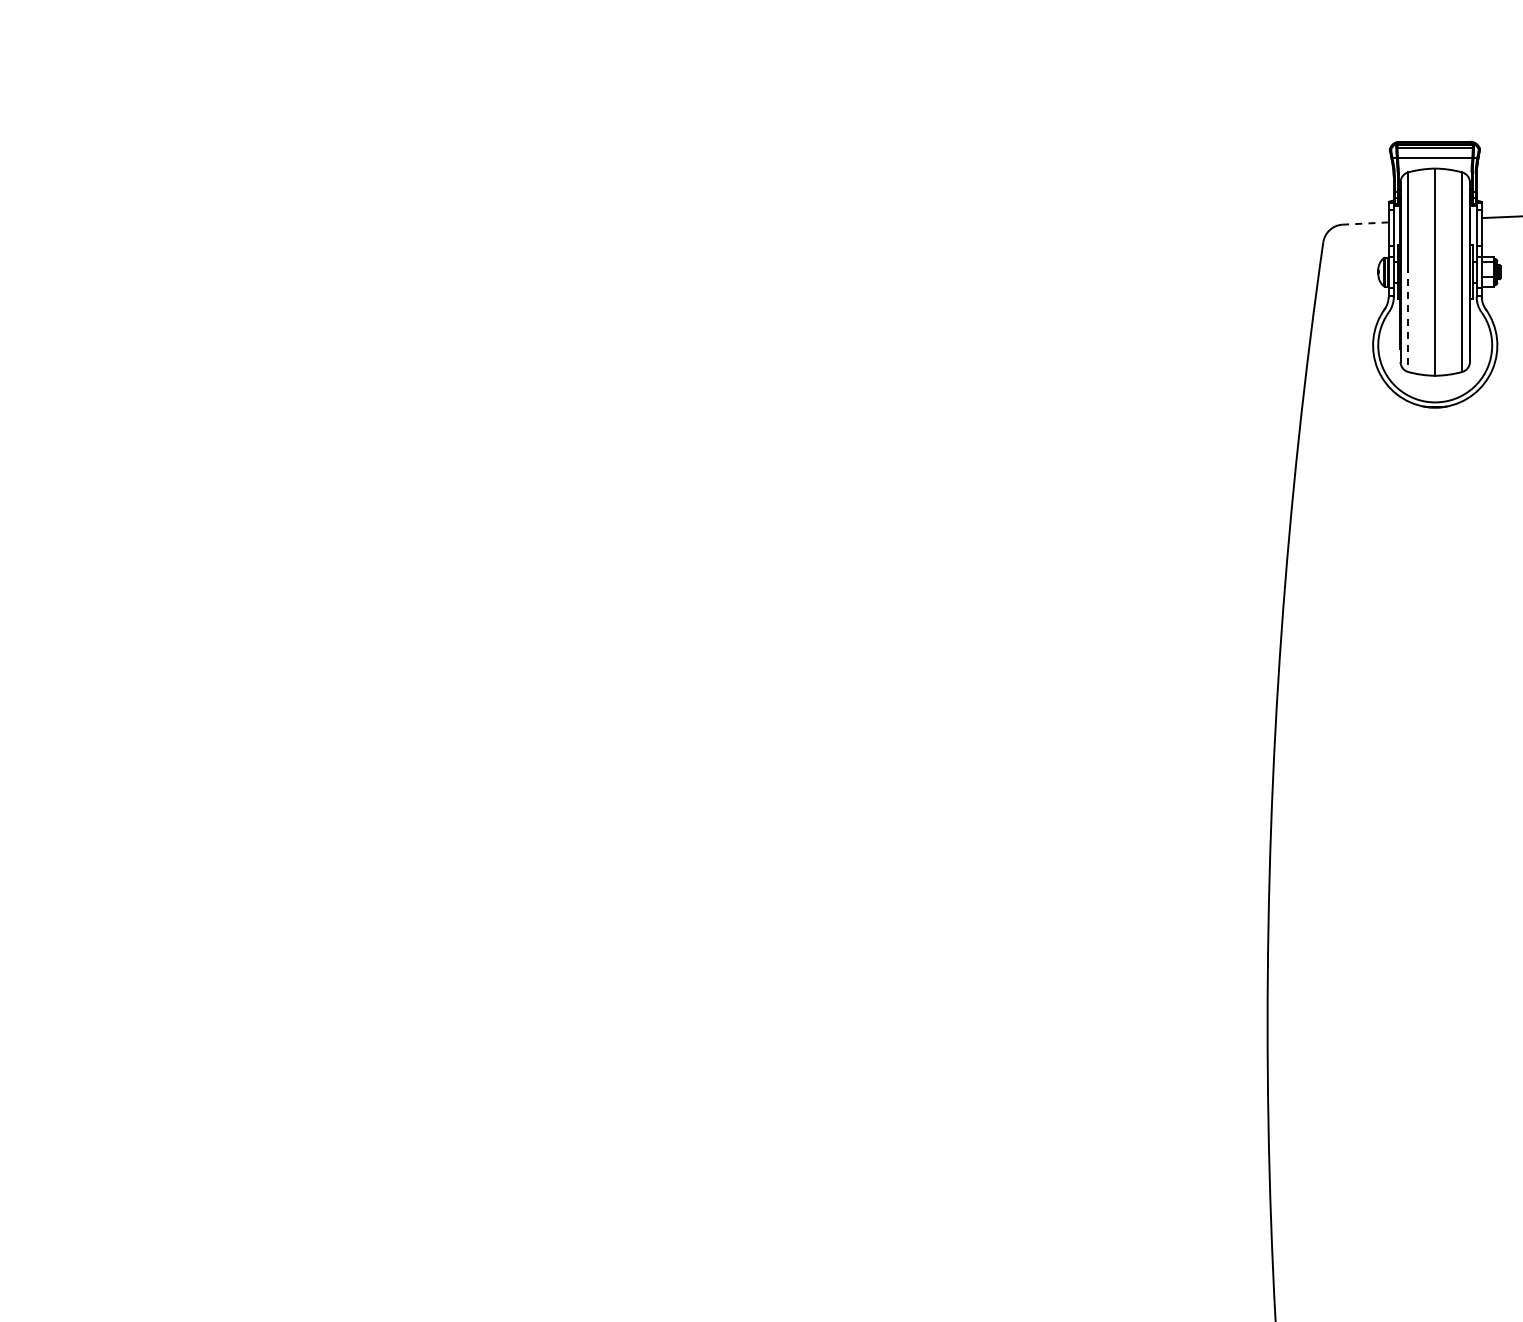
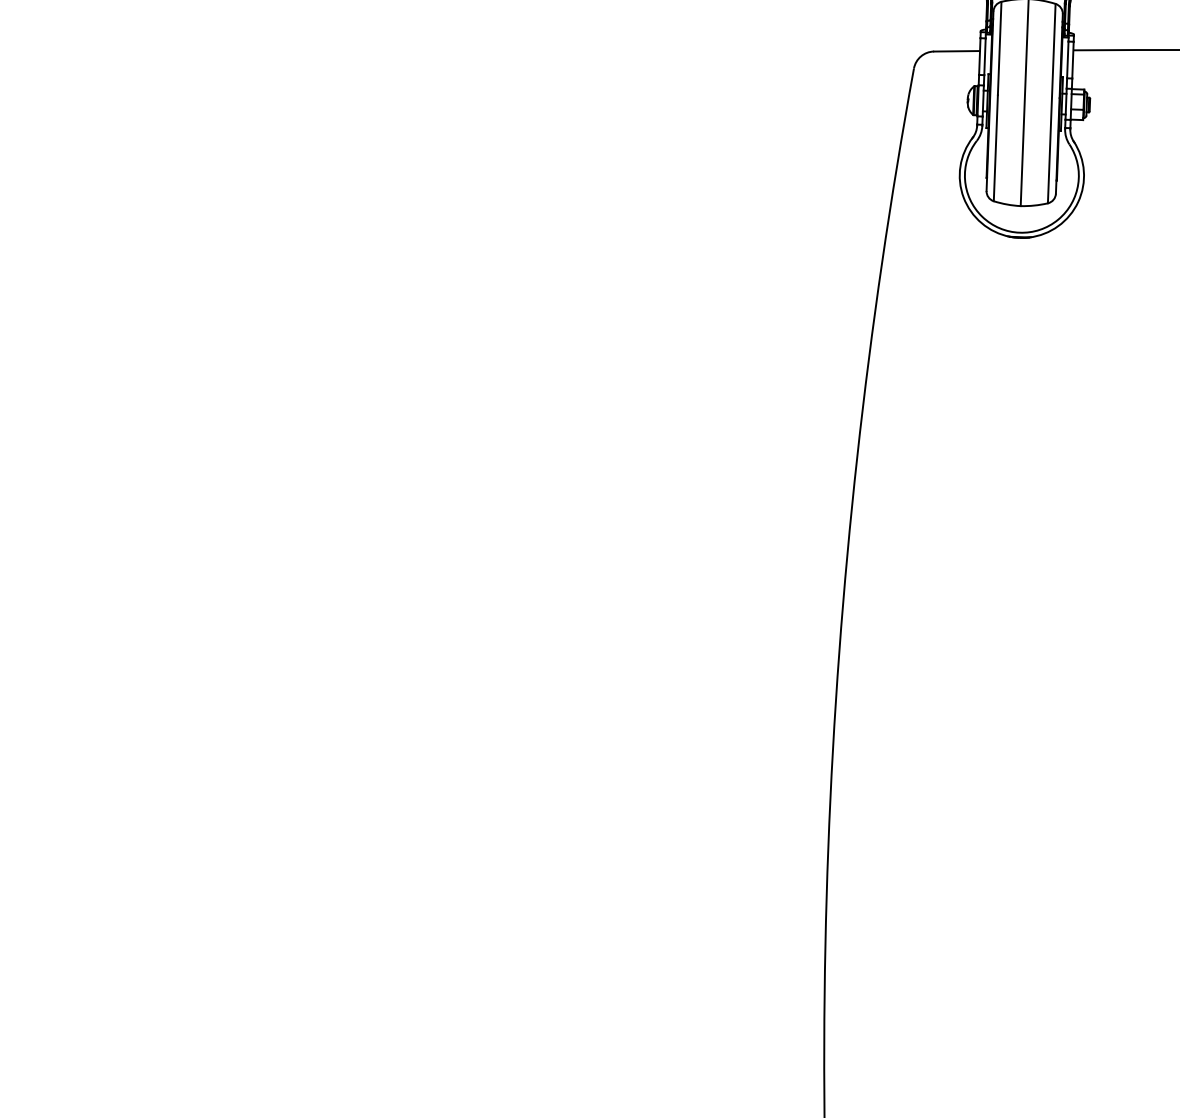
line: (1365, 223) -> (956, 51), dashed -> solid
line: (1408, 319) -> (996, 148), dashed -> solid

